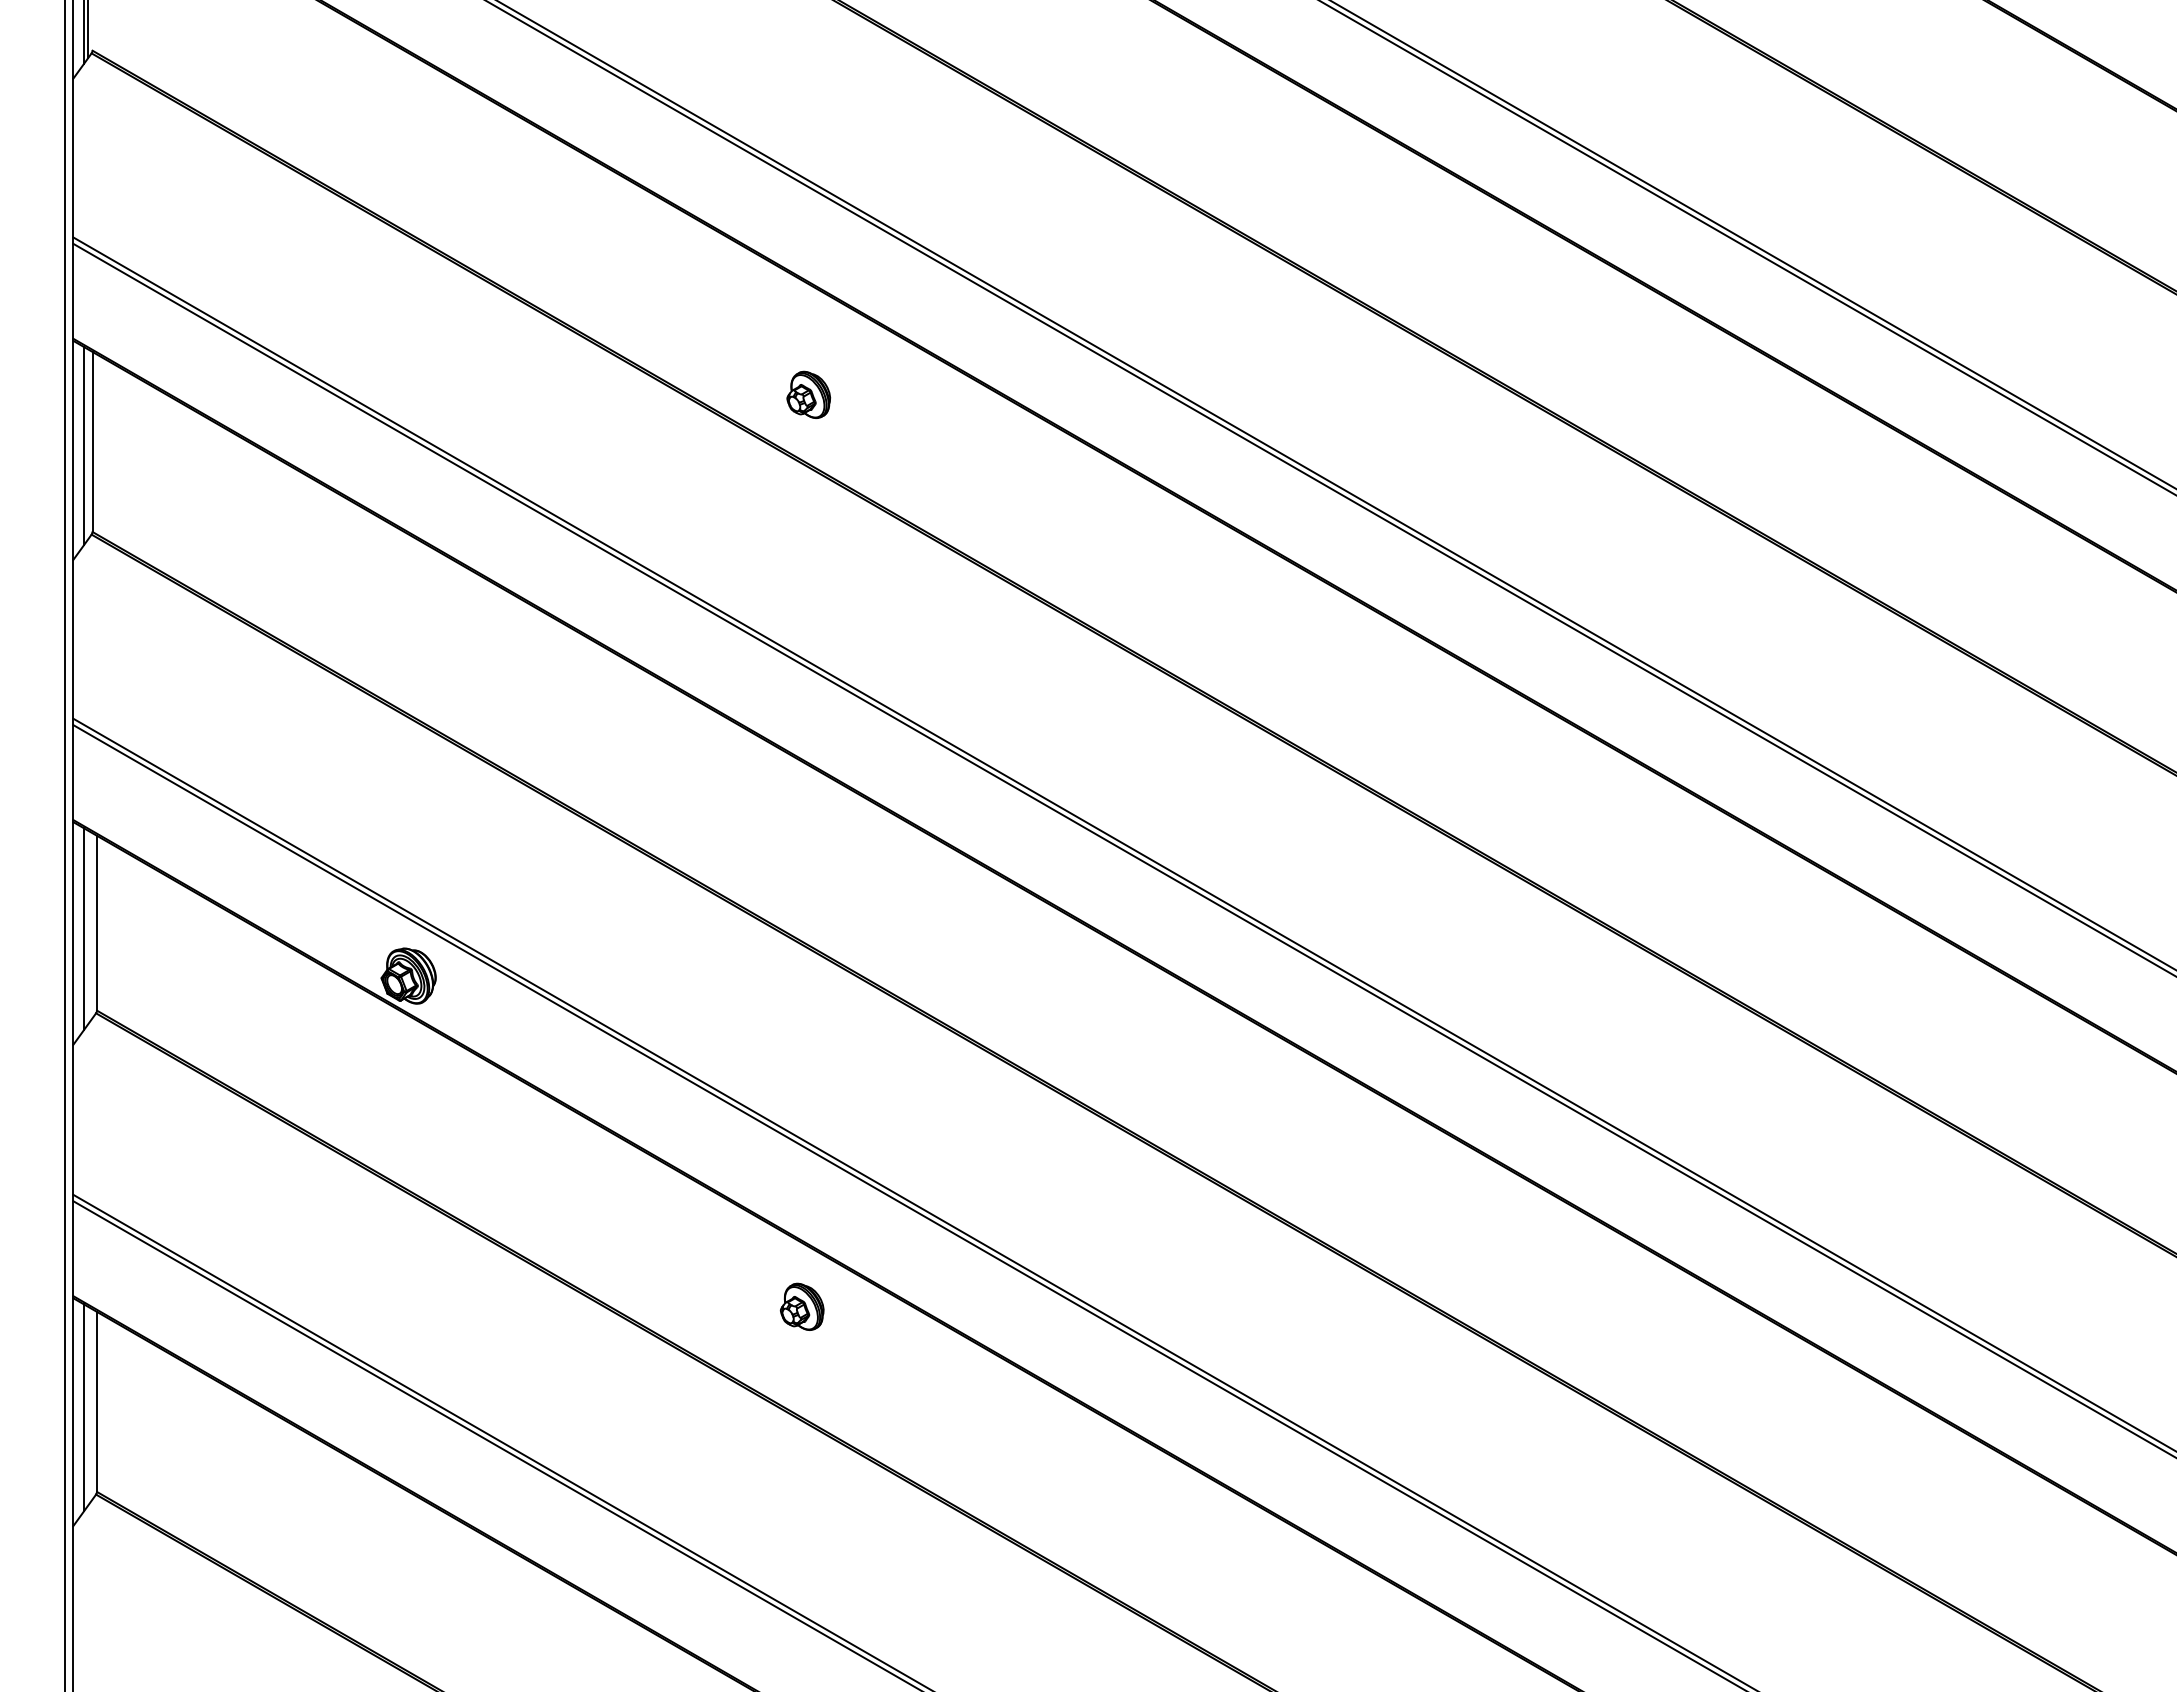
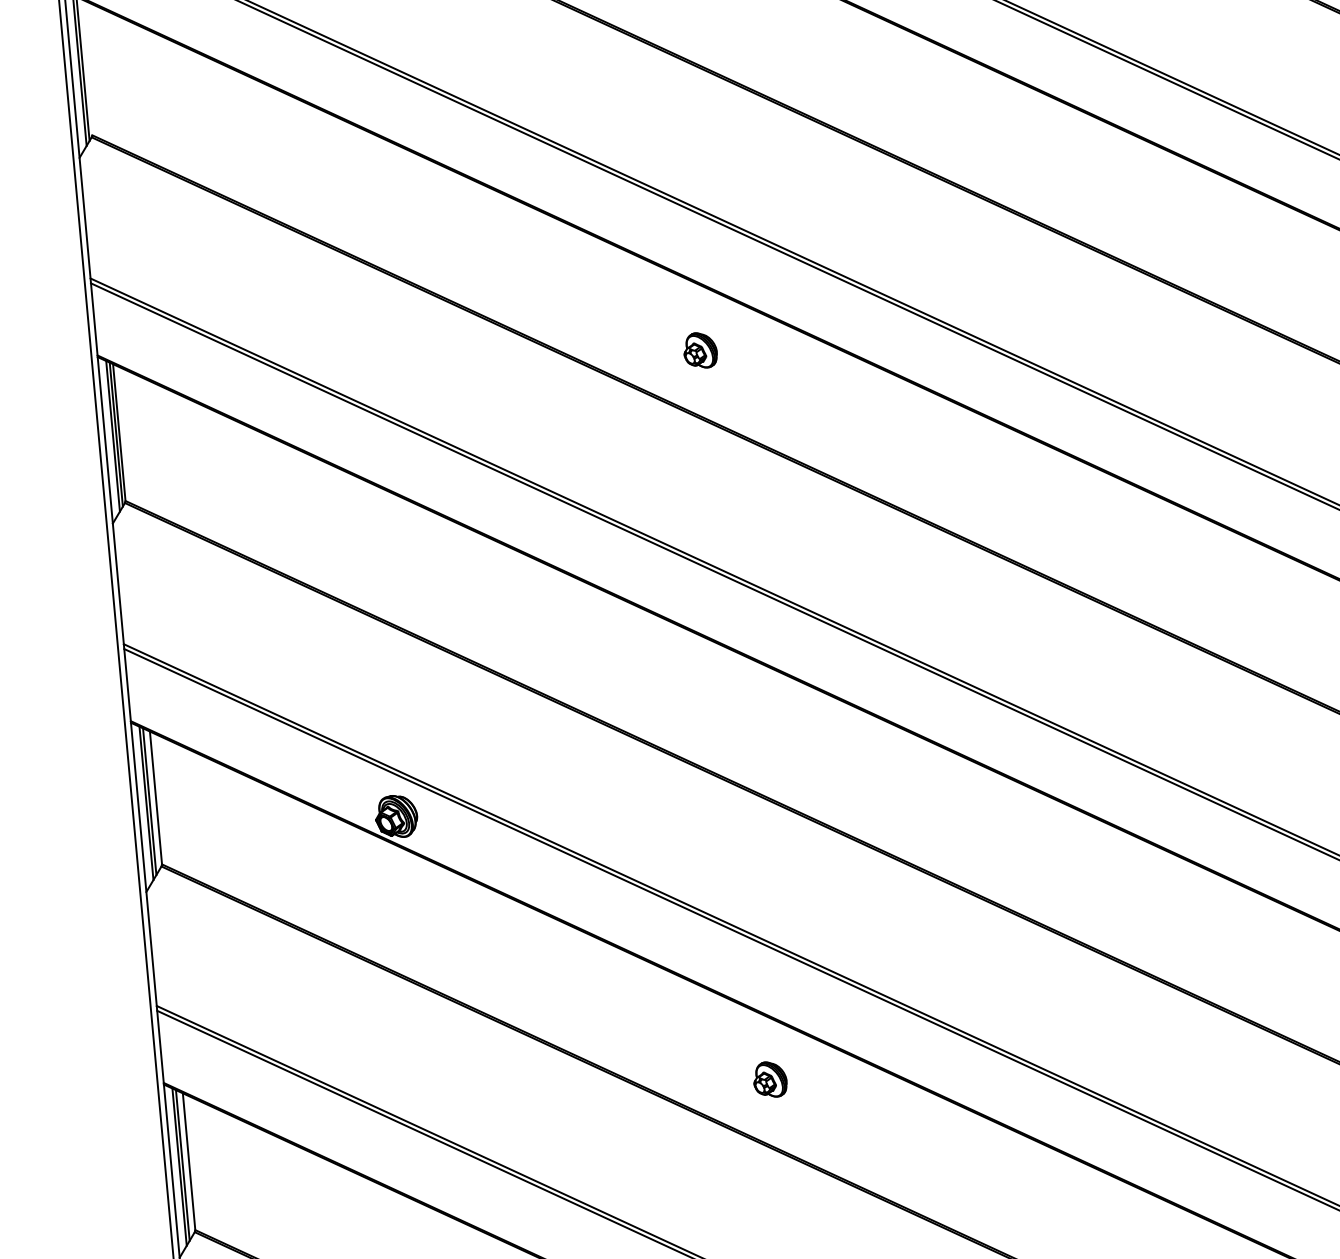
part: (808, 394) -> (700, 350), moved
line: (88, 444) -> (116, 434), added
line: (88, 926) -> (149, 801), added
part: (801, 1306) -> (769, 1079), moved
line: (88, 1405) -> (182, 1165), added

